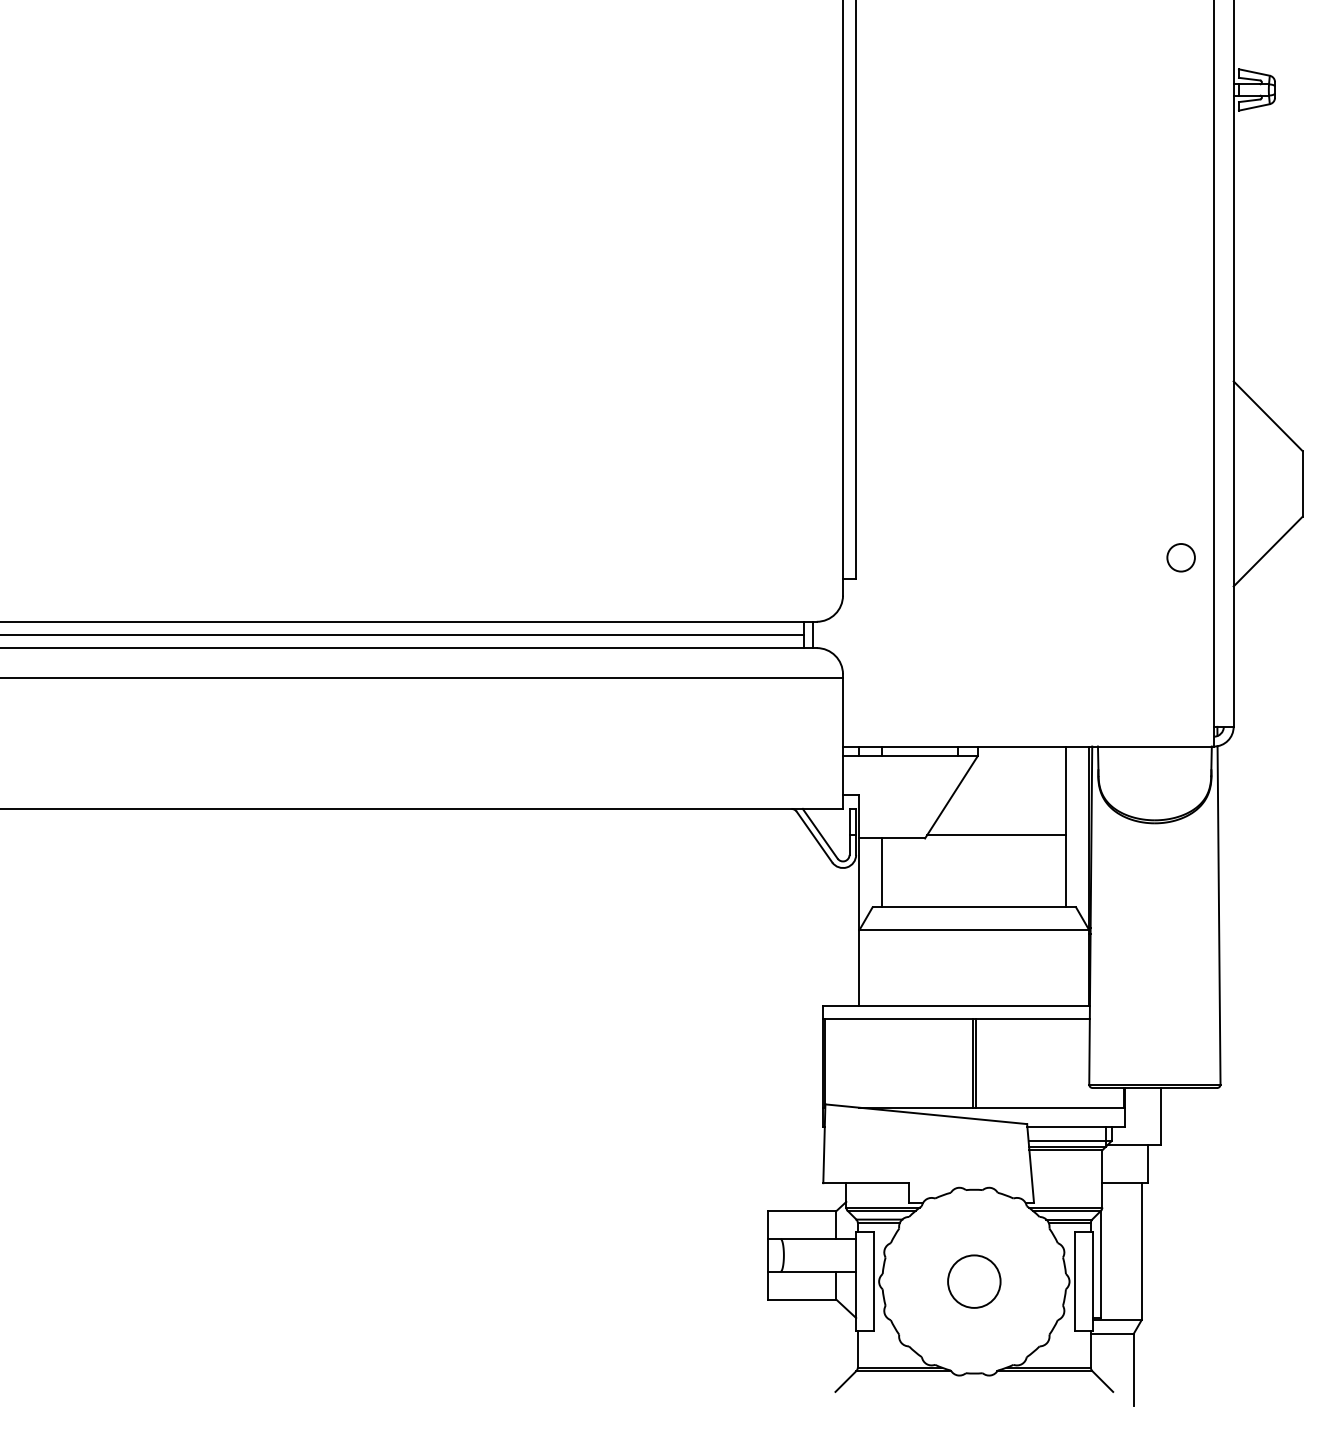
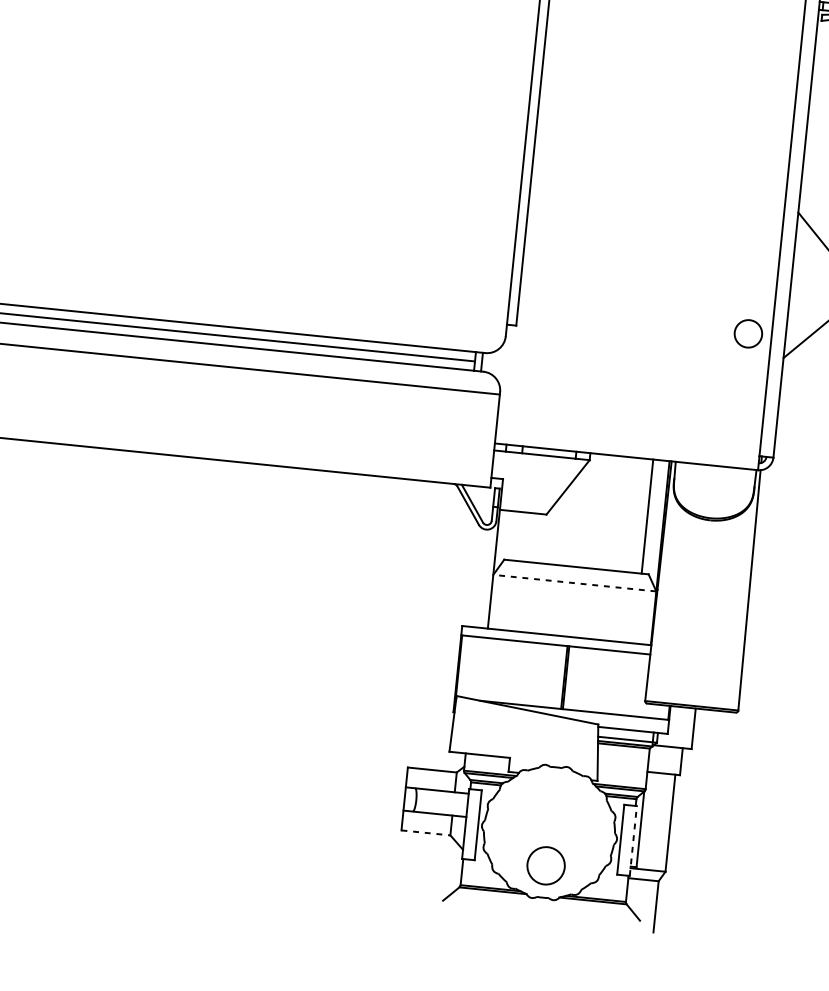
circle: (1180, 557) -> (747, 333), size x1.4
line: (996, 835) -> (597, 517), removed
line: (882, 872) -> (513, 535), removed
line: (974, 930) -> (574, 583), solid -> dashed
circle: (974, 1281) -> (546, 865), moved
line: (1092, 1281) -> (633, 840), solid -> dashed
line: (802, 1299) -> (426, 832), solid -> dashed

